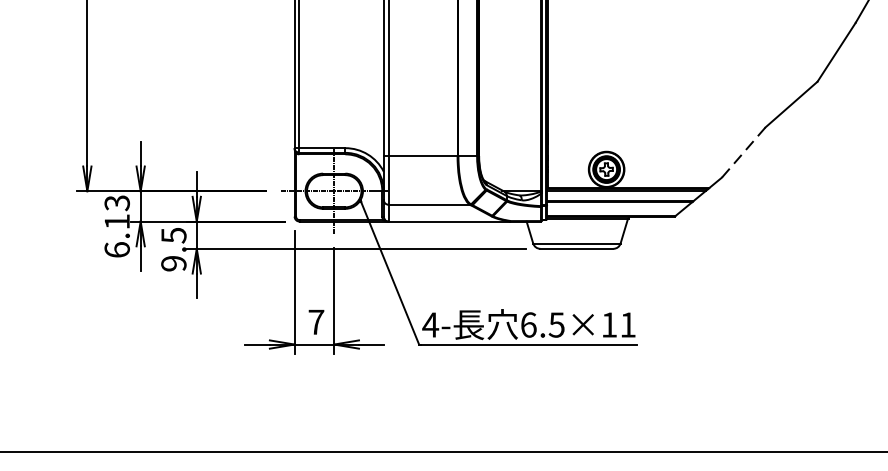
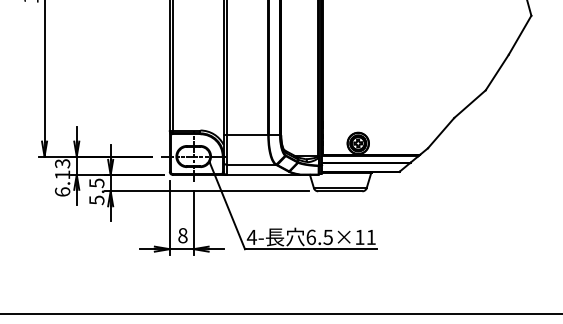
line: (742, 153) -> (440, 133), dashed -> solid
text: (173, 263) -> (96, 200), 9.5 -> 5.5
text: (315, 321) -> (182, 235), 7 -> 8

